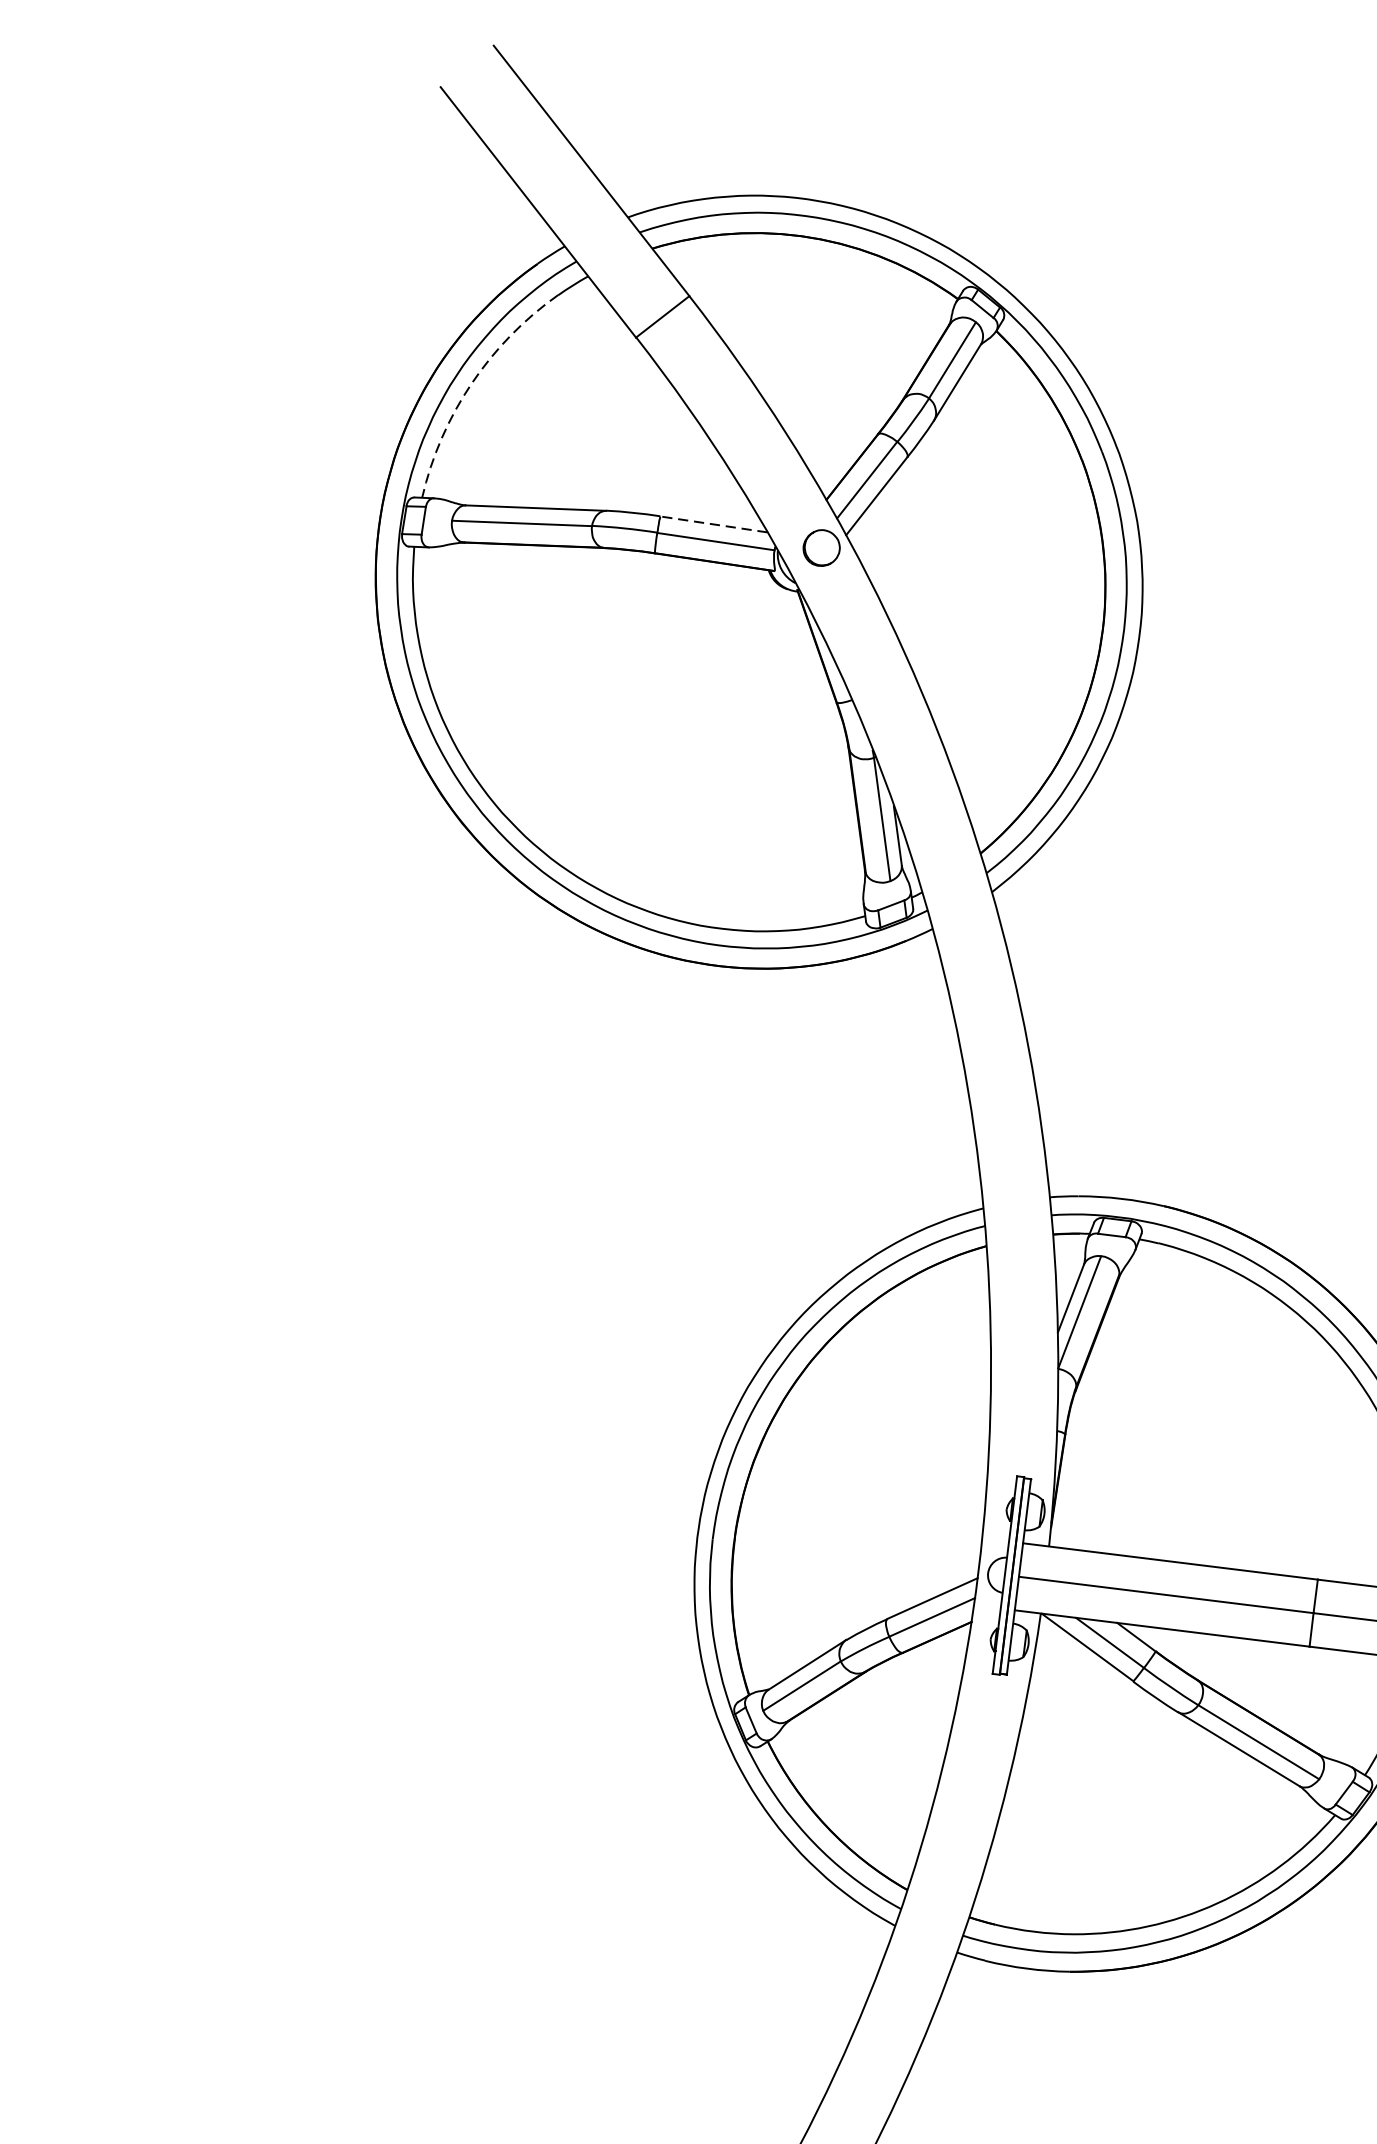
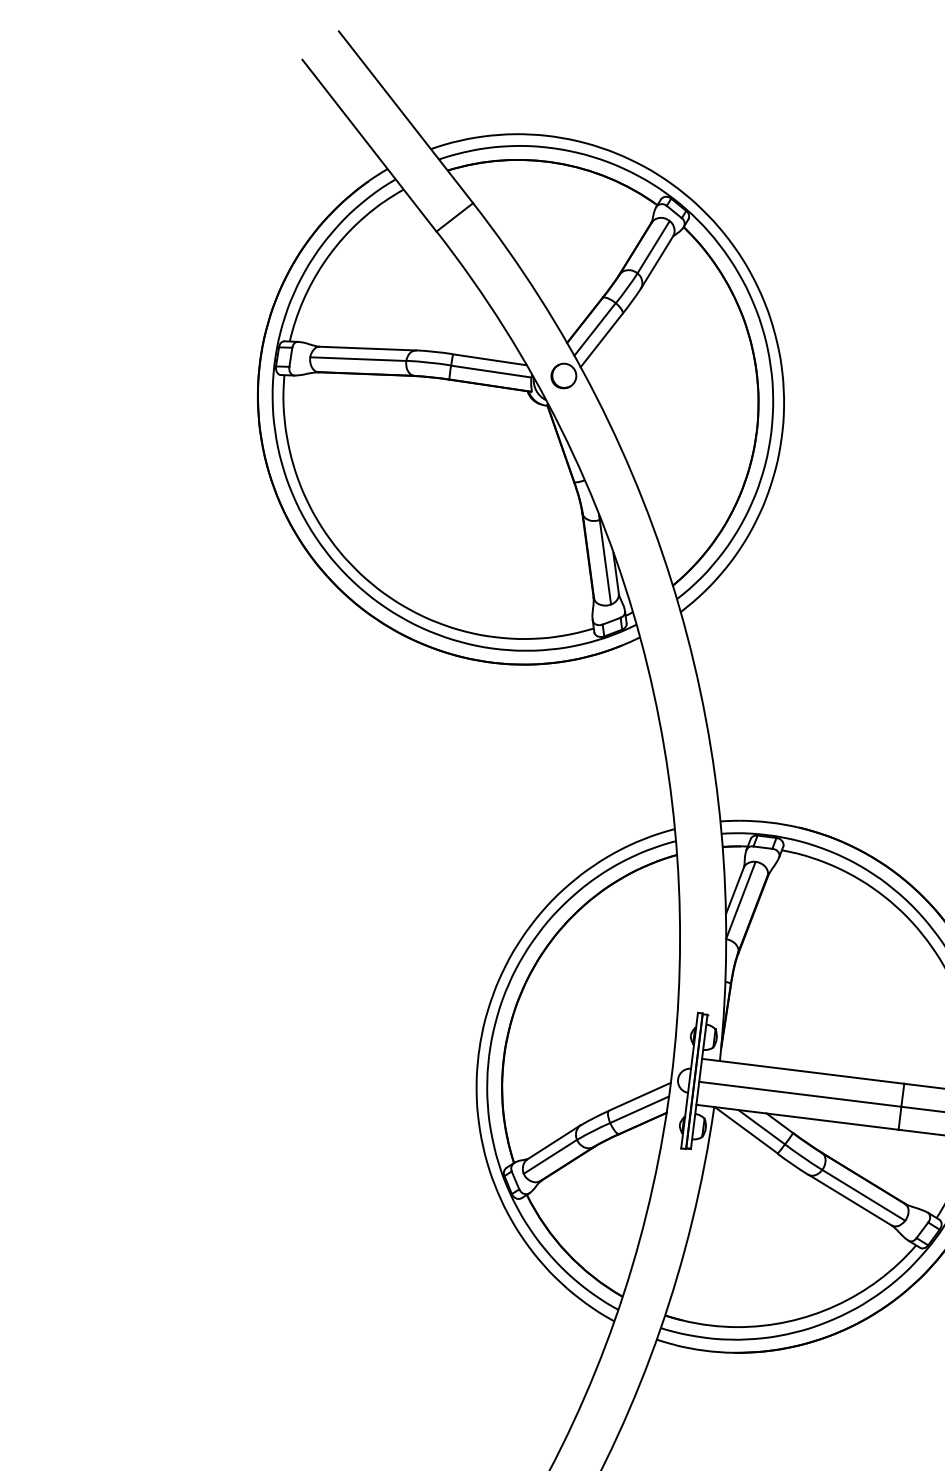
arc: (471, 384) -> (323, 263), dashed -> solid
line: (713, 523) -> (489, 359), dashed -> solid

